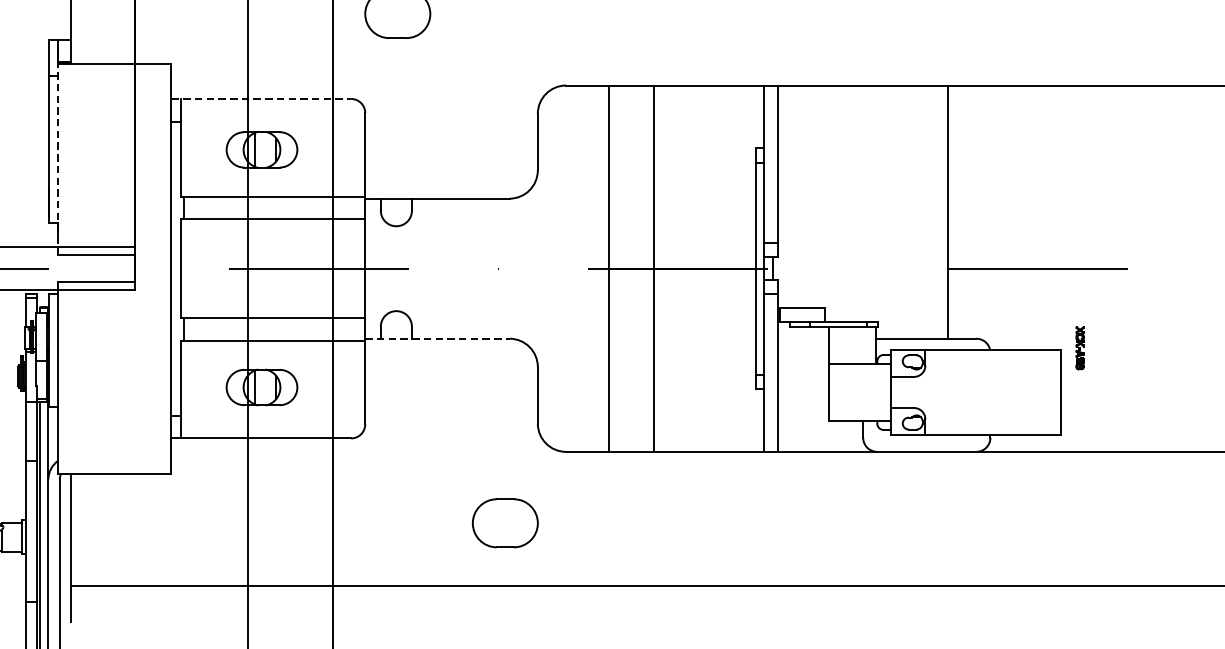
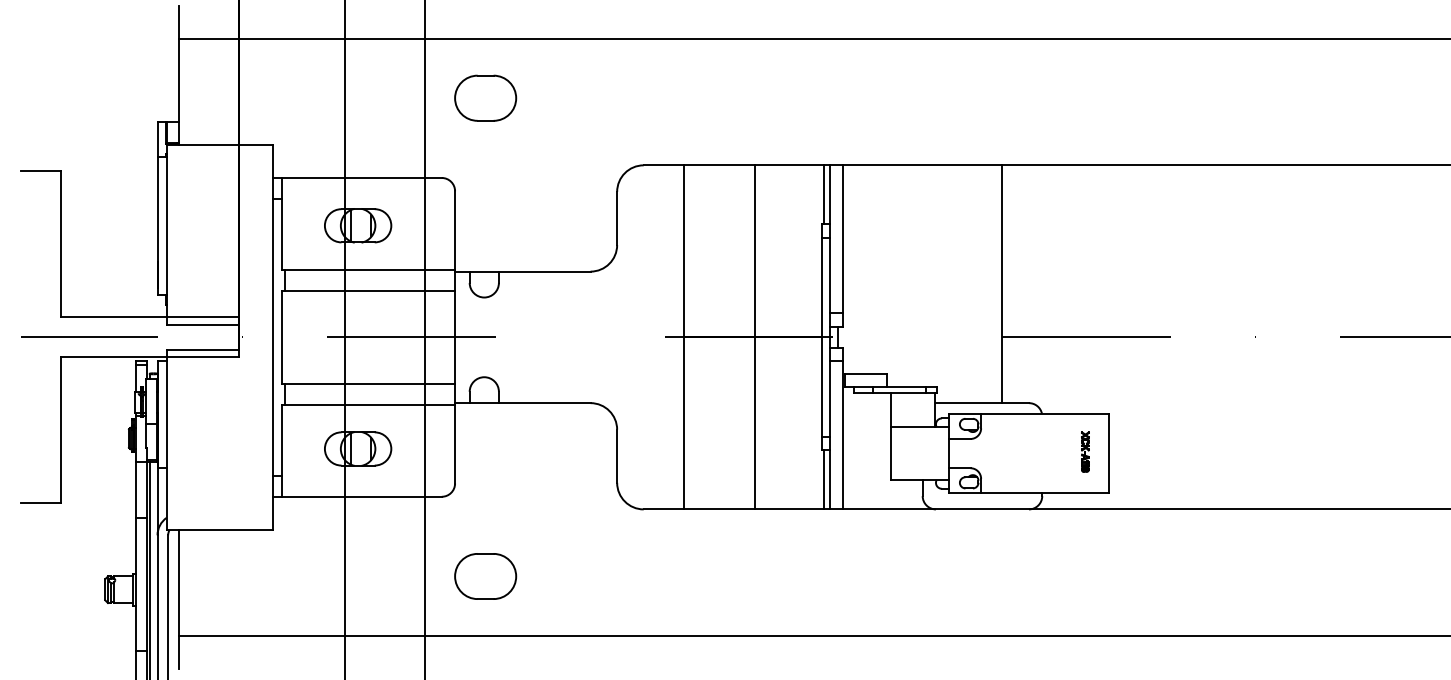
line: (261, 98) -> (357, 177), dashed -> solid
line: (758, 116) -> (824, 194), added
line: (57, 159) -> (166, 234), dashed -> solid
line: (654, 268) -> (755, 337), moved
line: (437, 339) -> (522, 403), dashed -> solid
part: (1080, 347) -> (1085, 451), moved
line: (758, 420) -> (824, 479), added
part: (505, 523) -> (485, 576), moved

